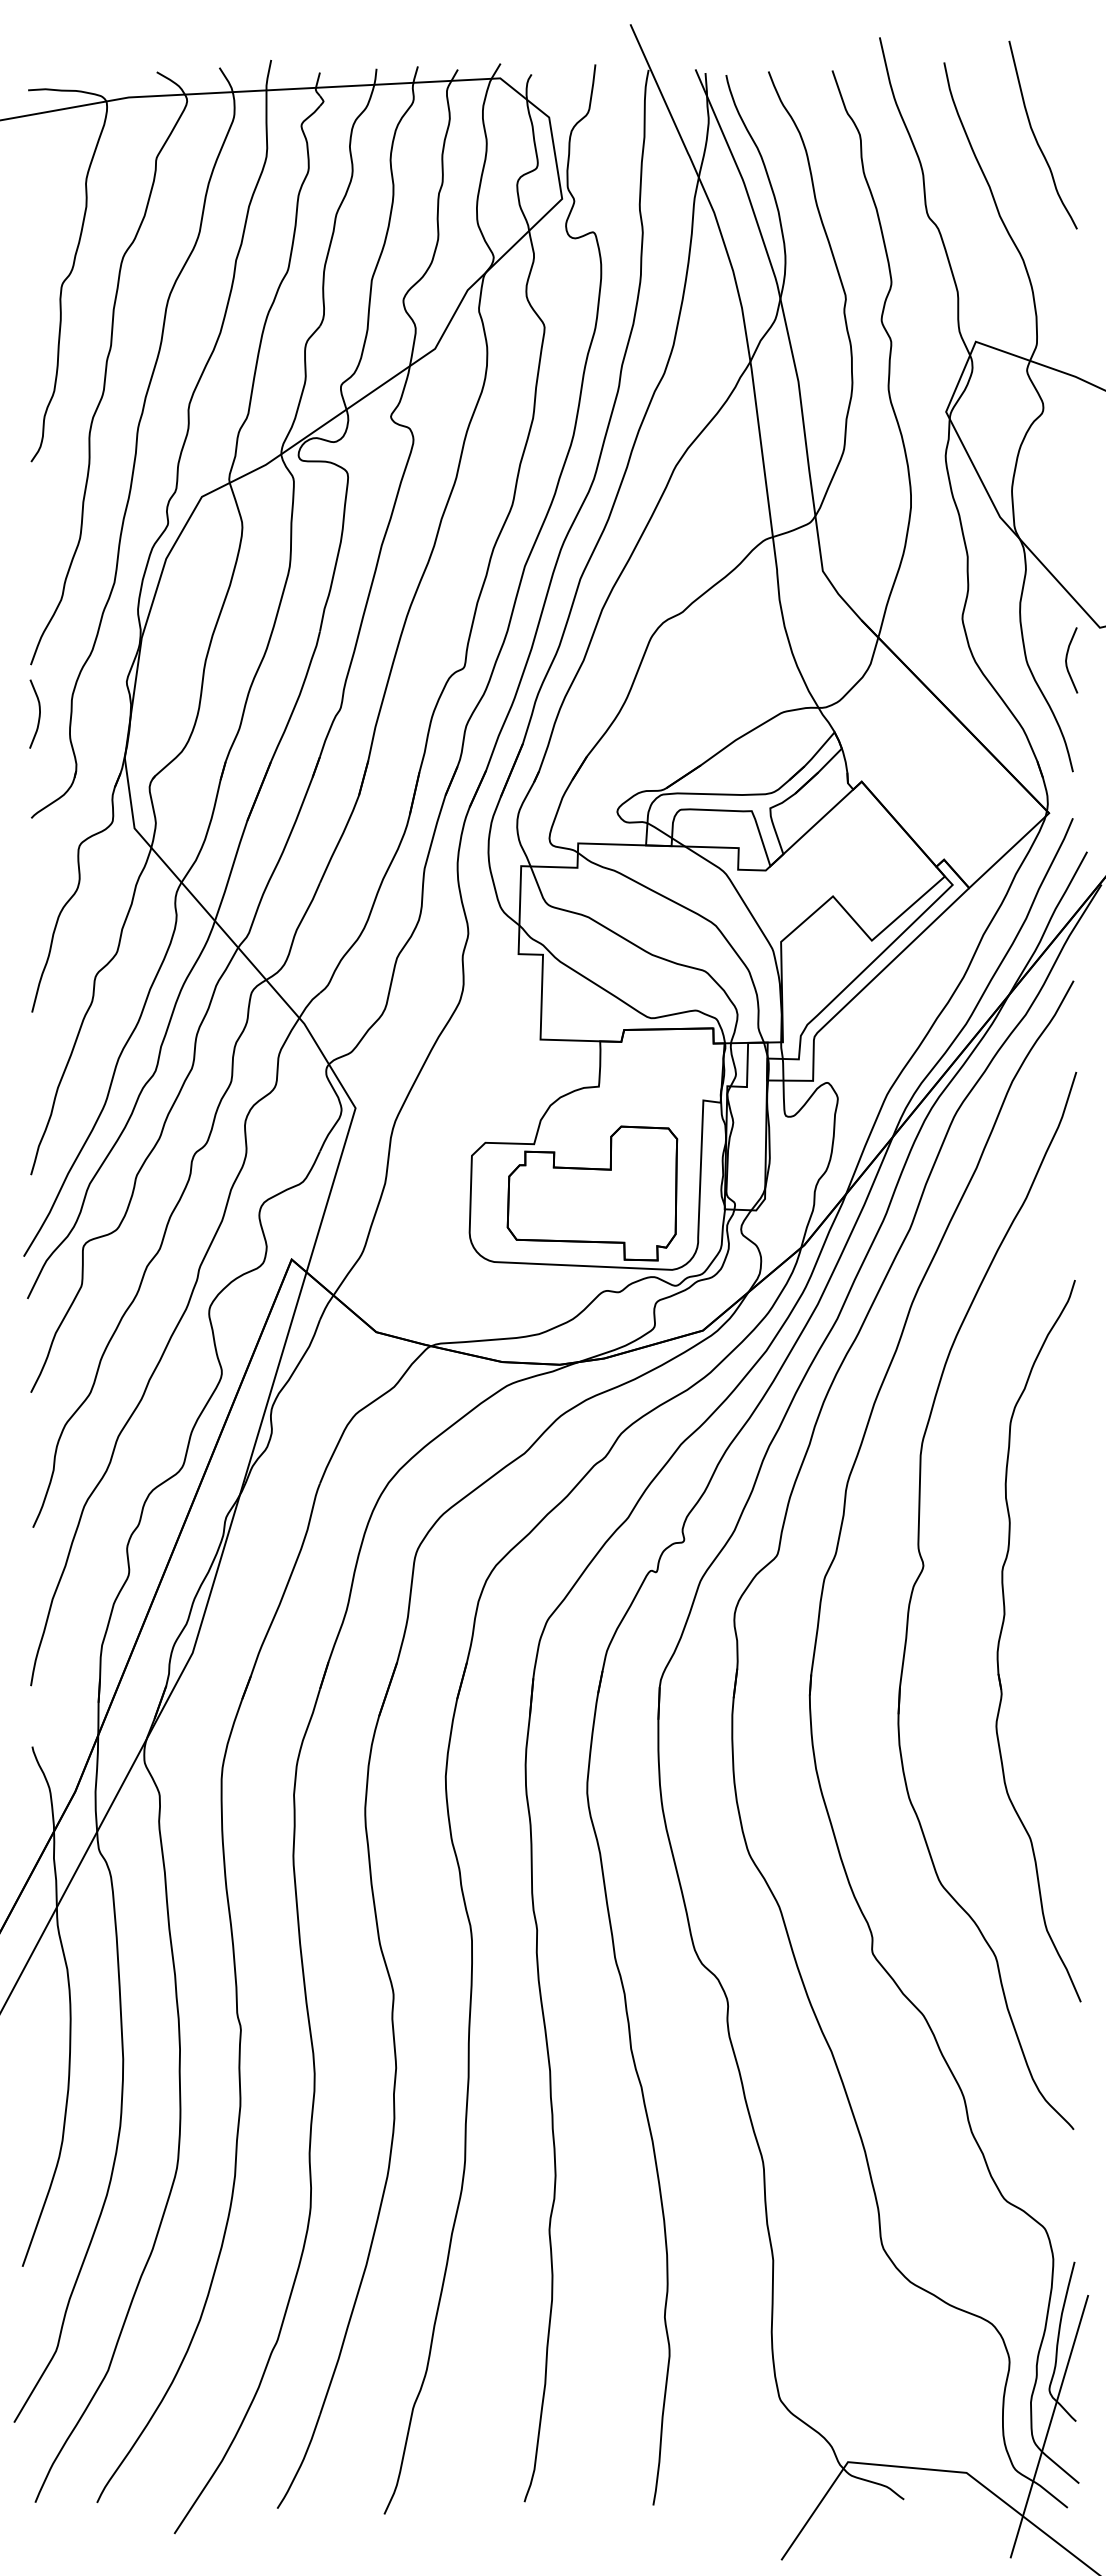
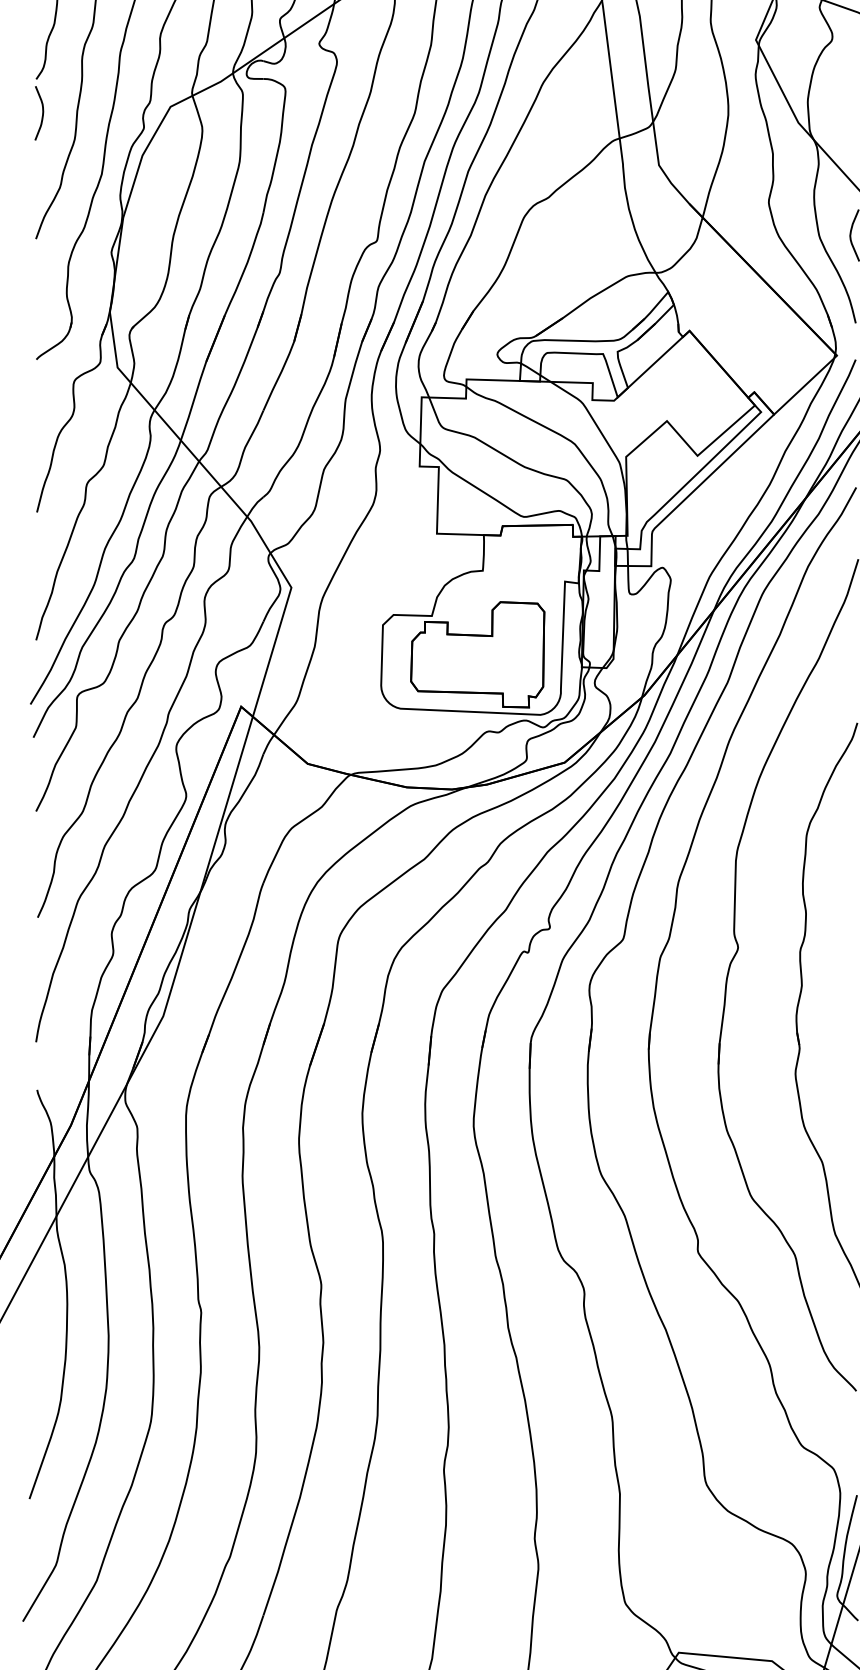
curve: (38, 715) -> (42, 114), moved

